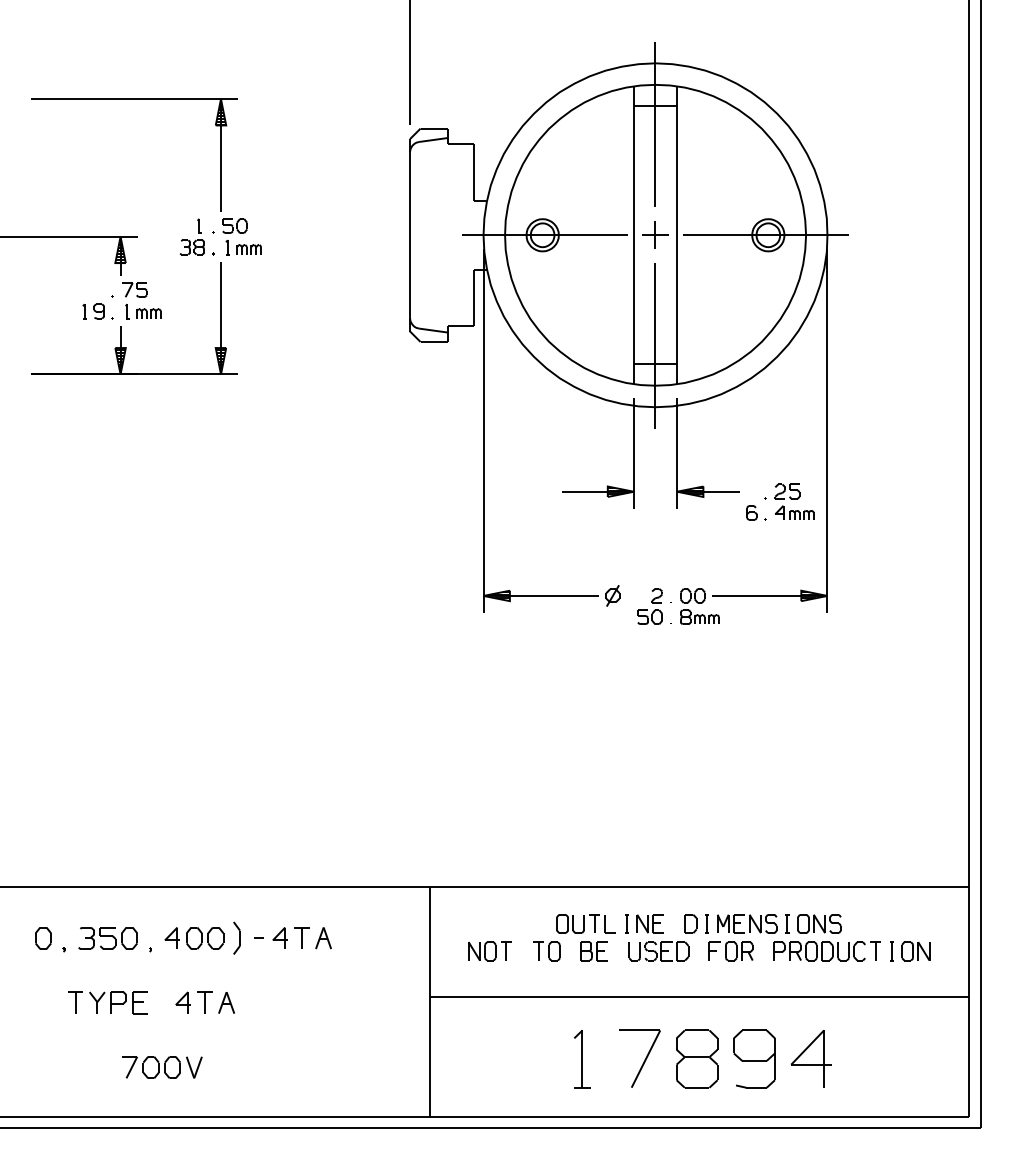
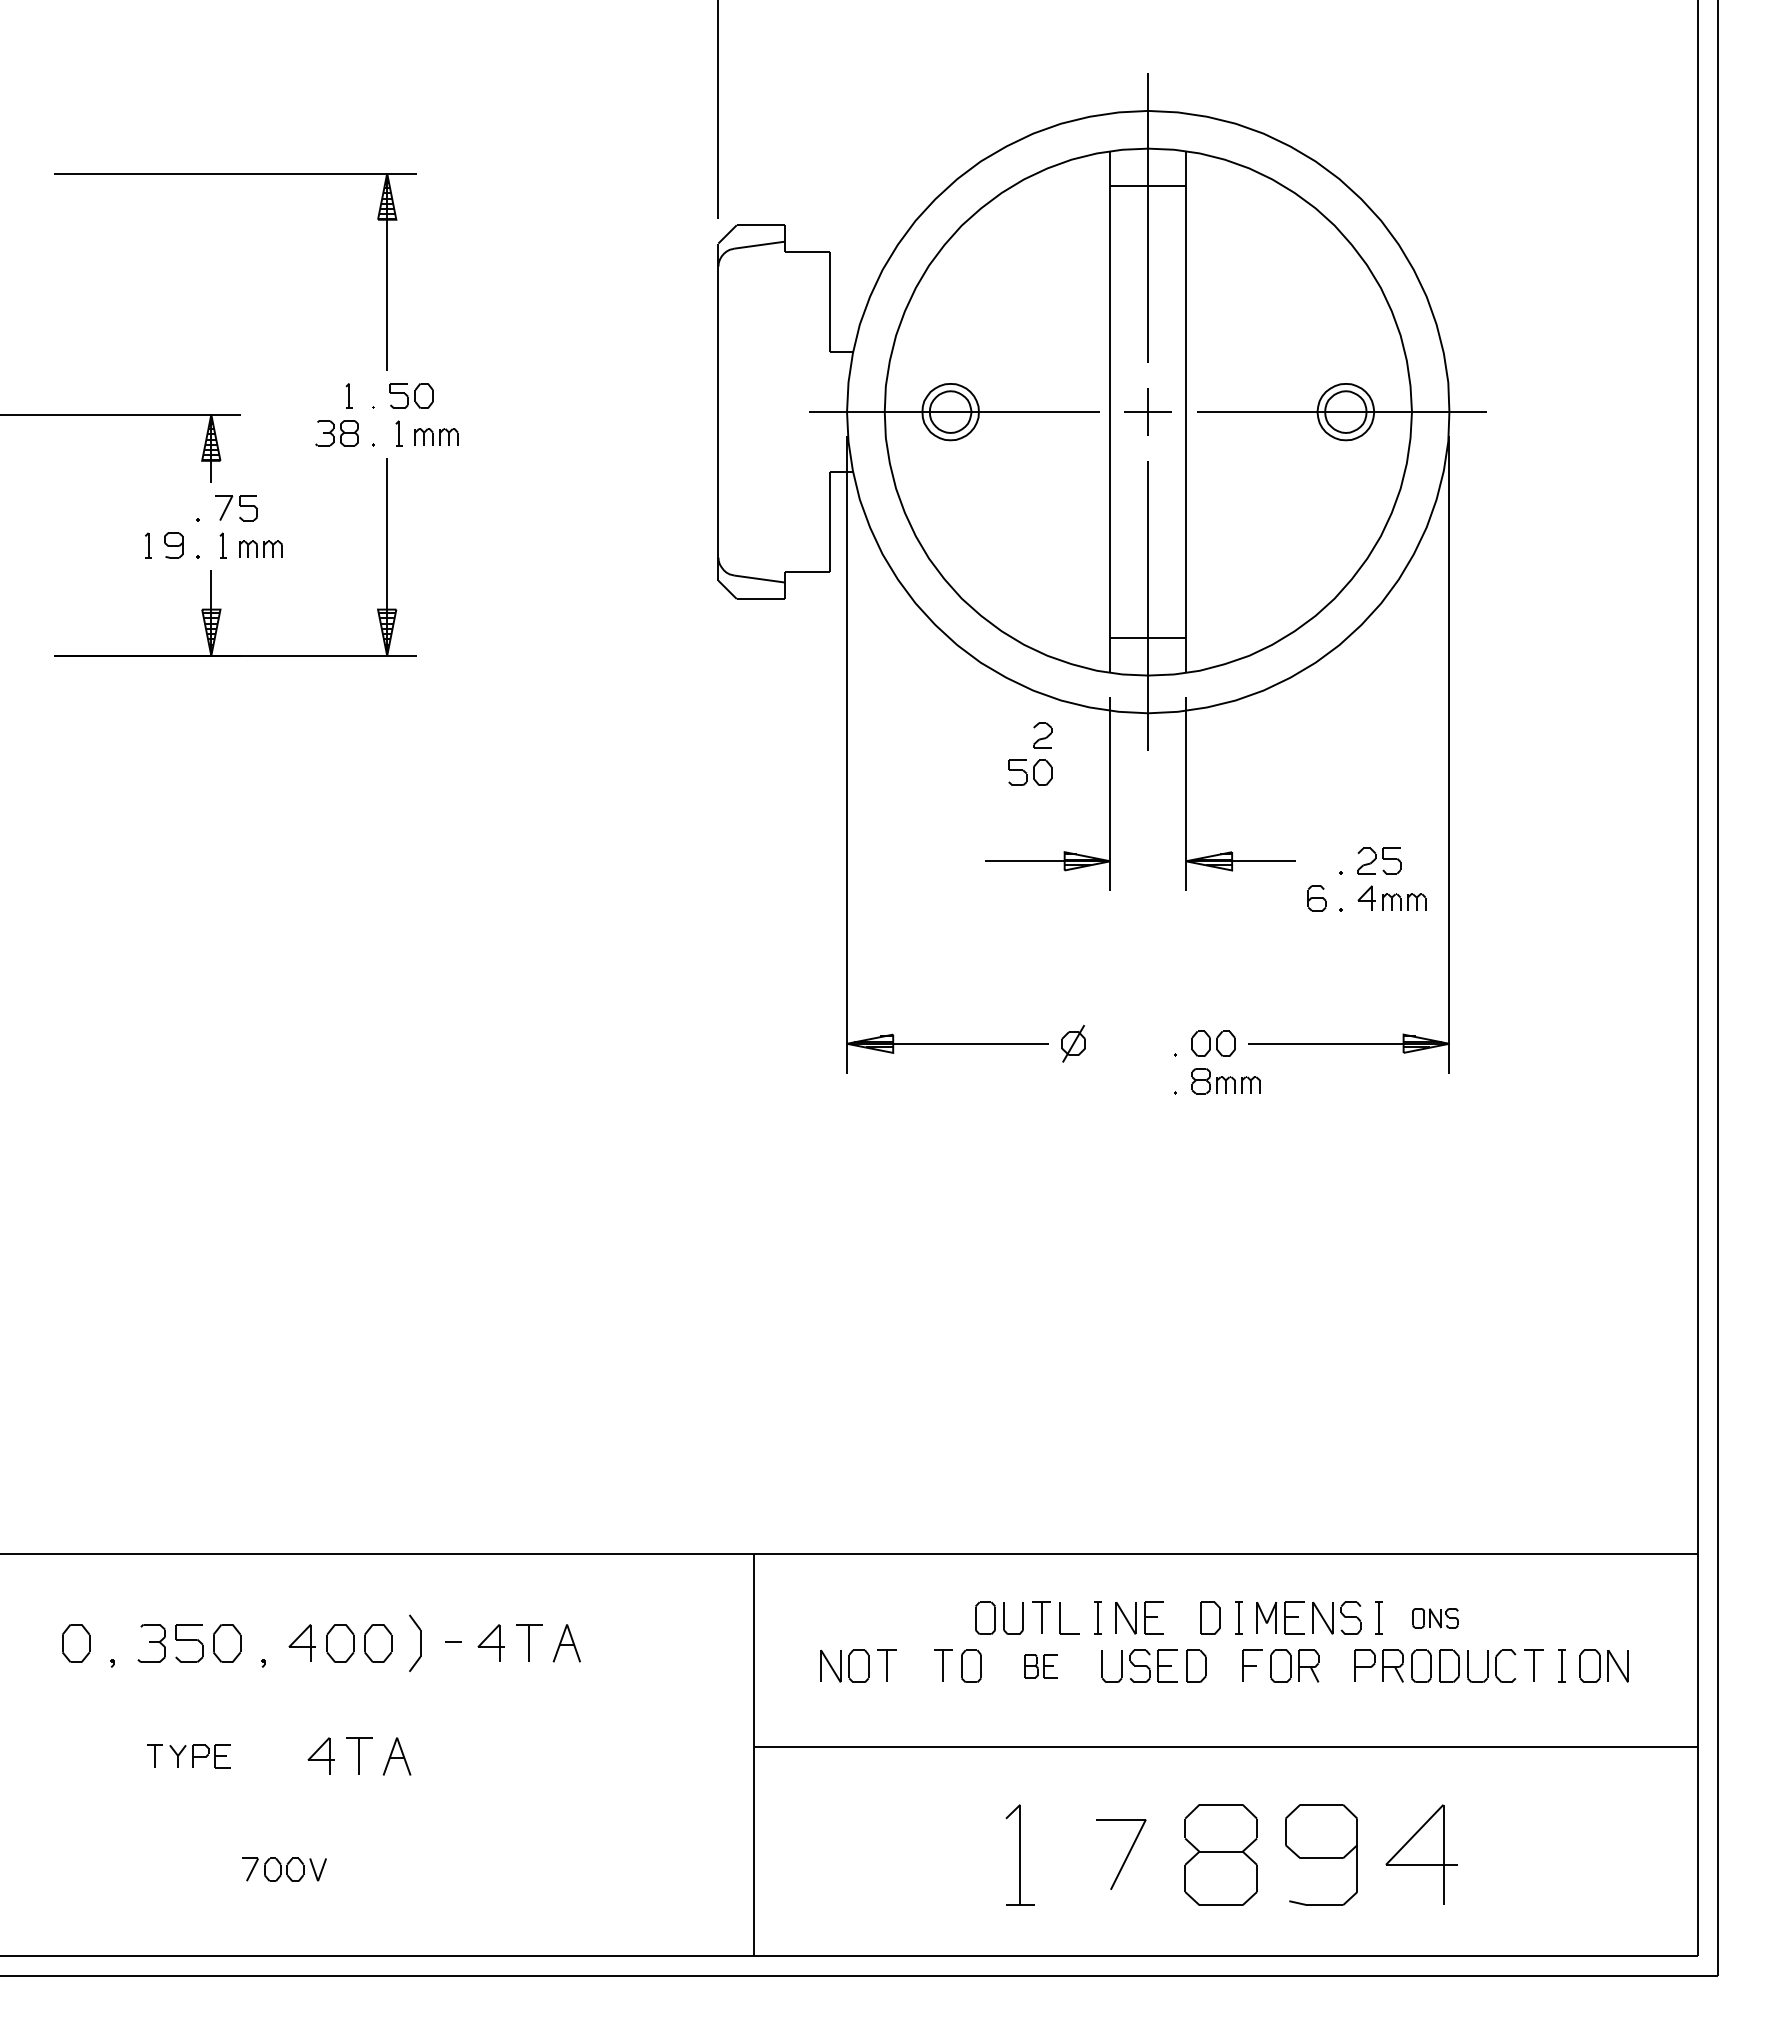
part: (649, 606) -> (1029, 754), moved
part: (819, 923) -> (1435, 1617), size x0.6
part: (593, 951) -> (1039, 1666), size x0.7
part: (107, 1002) -> (188, 1755), size x0.6
part: (639, 1058) -> (1120, 1853), size x0.7
part: (162, 1067) -> (284, 1869), size x0.6

